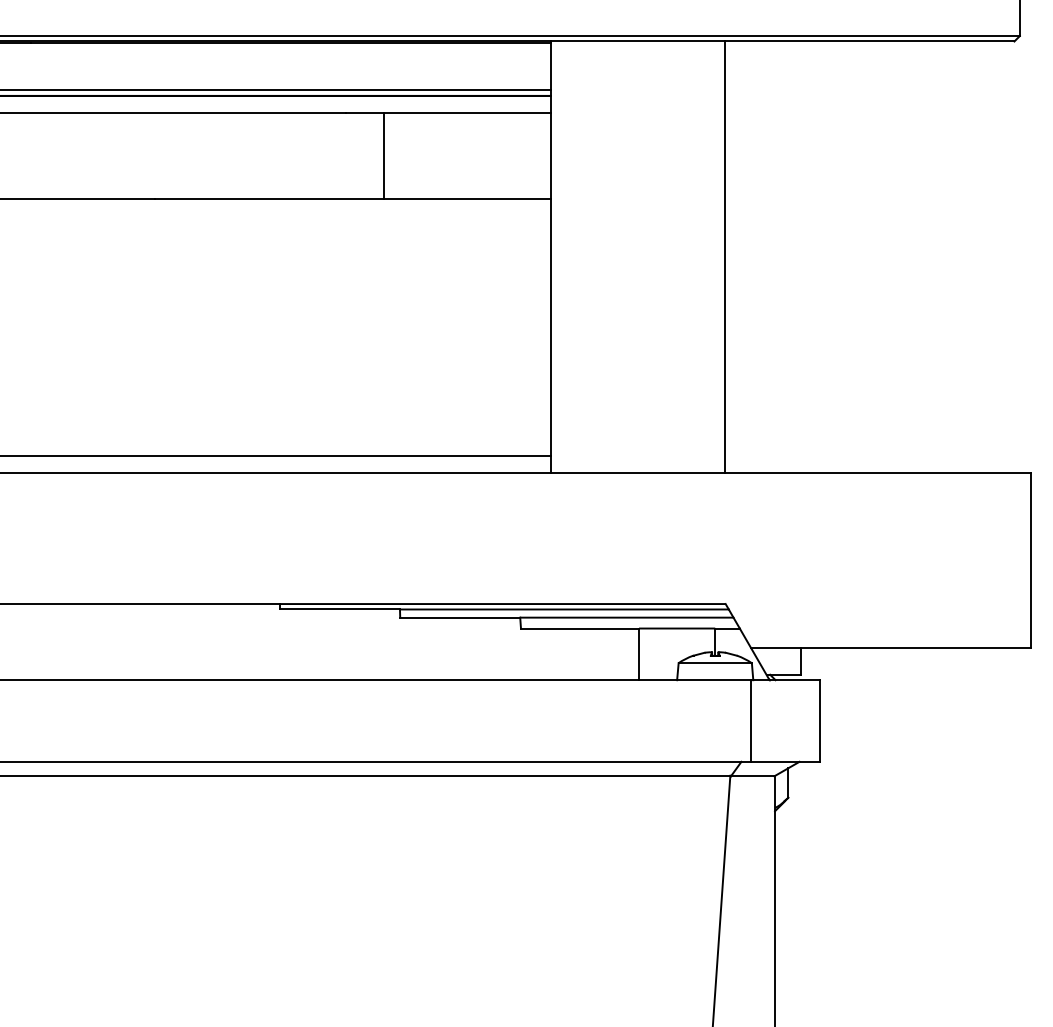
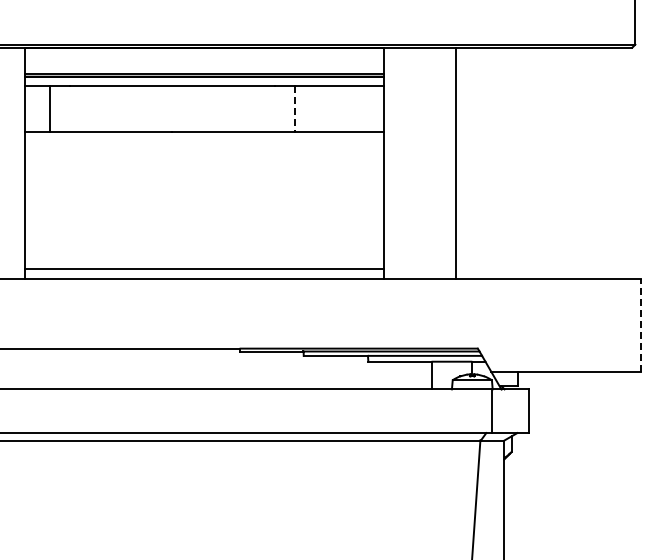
line: (384, 155) -> (295, 108), solid -> dashed
line: (724, 256) -> (455, 162), moved
line: (1031, 560) -> (641, 325), solid -> dashed

